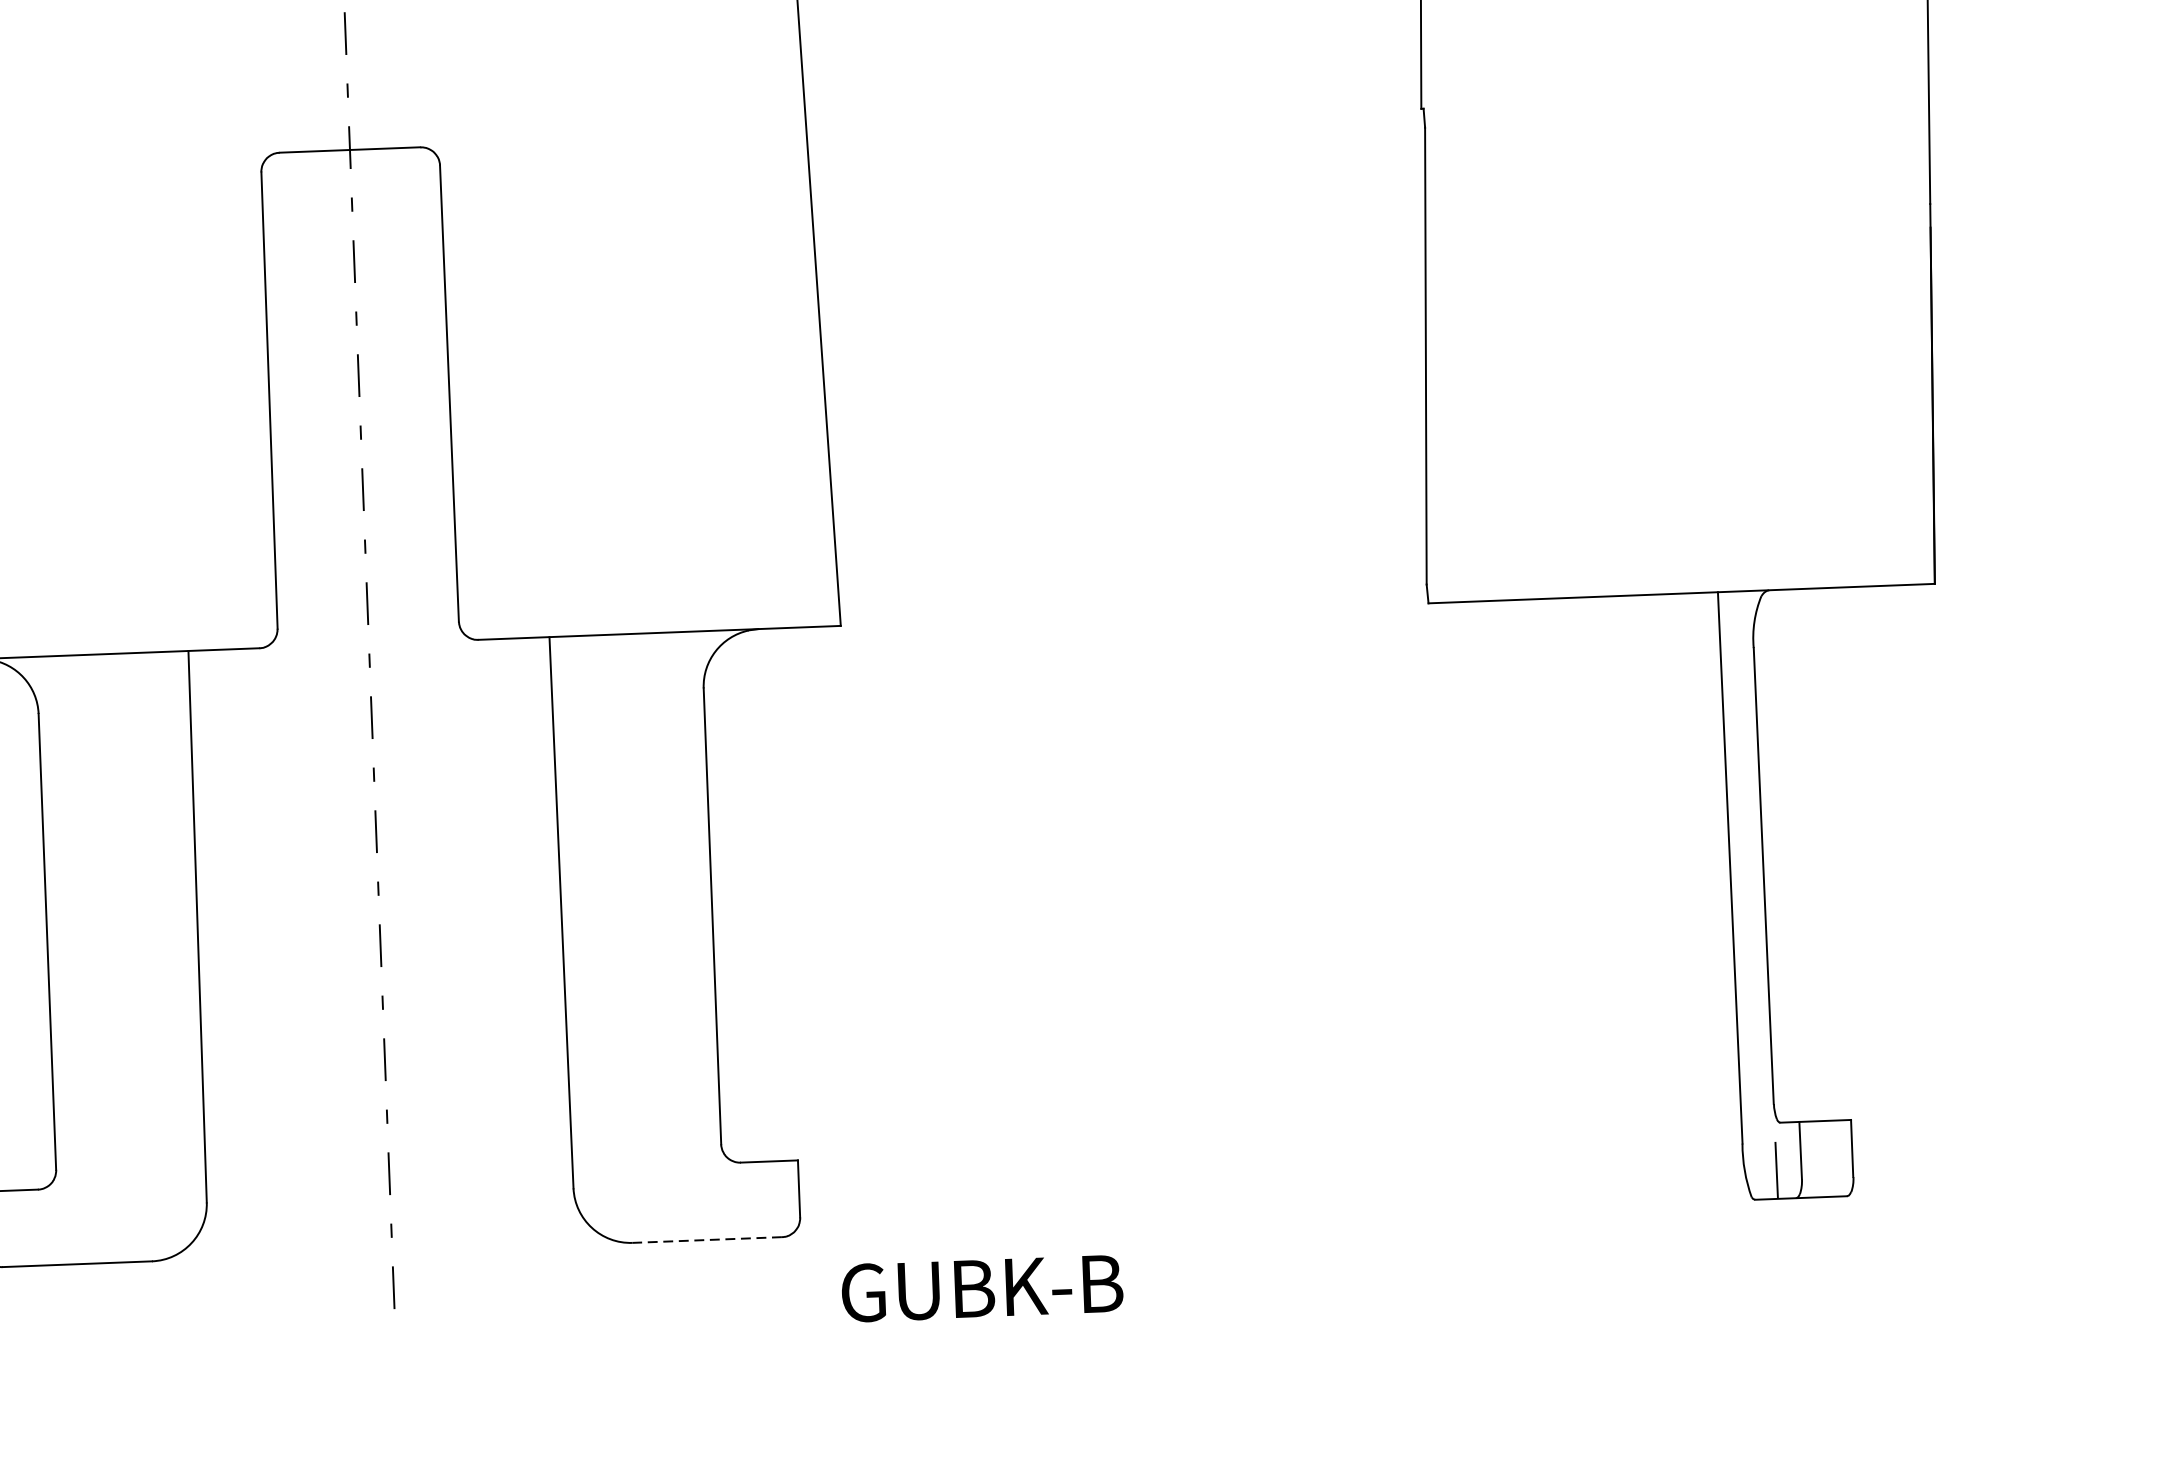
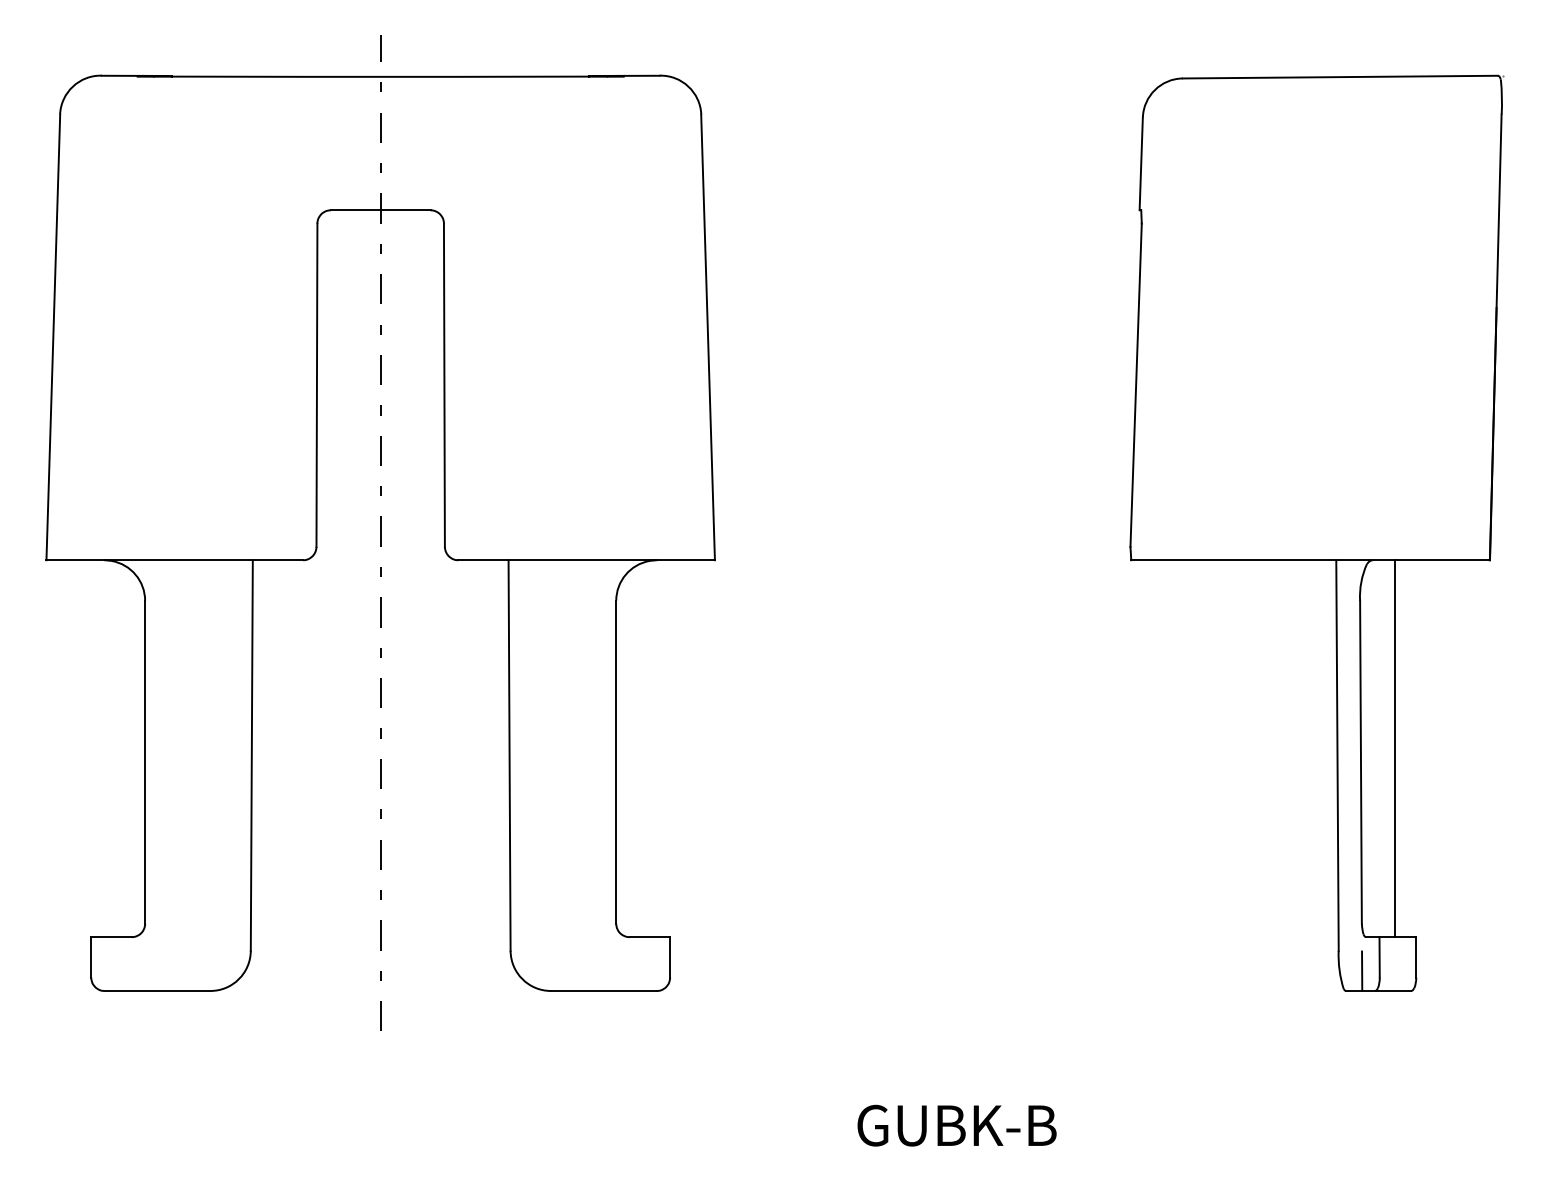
line: (1811, 854) -> (1395, 748), added
line: (706, 1239) -> (603, 990), dashed -> solid
text: (981, 1288) -> (956, 1125), moved

